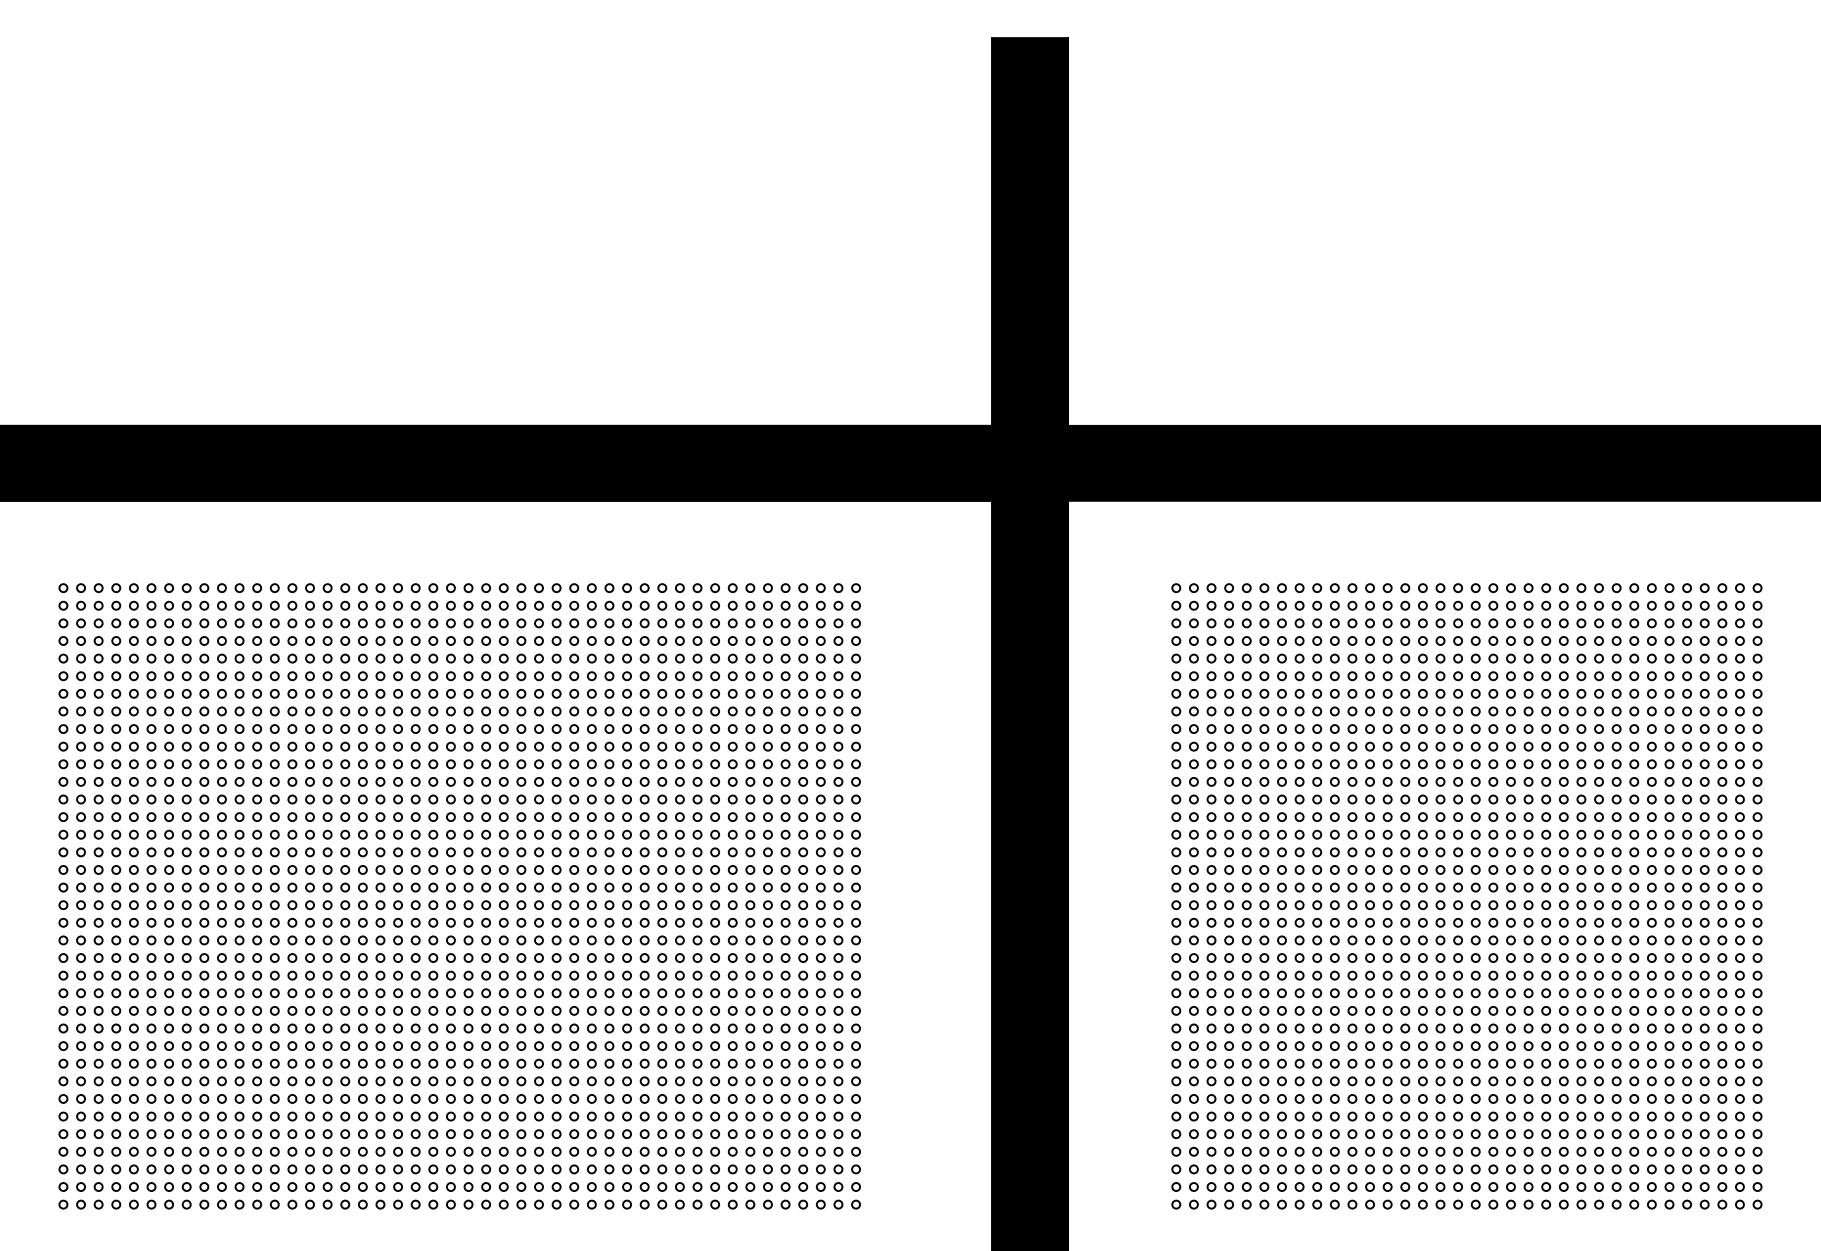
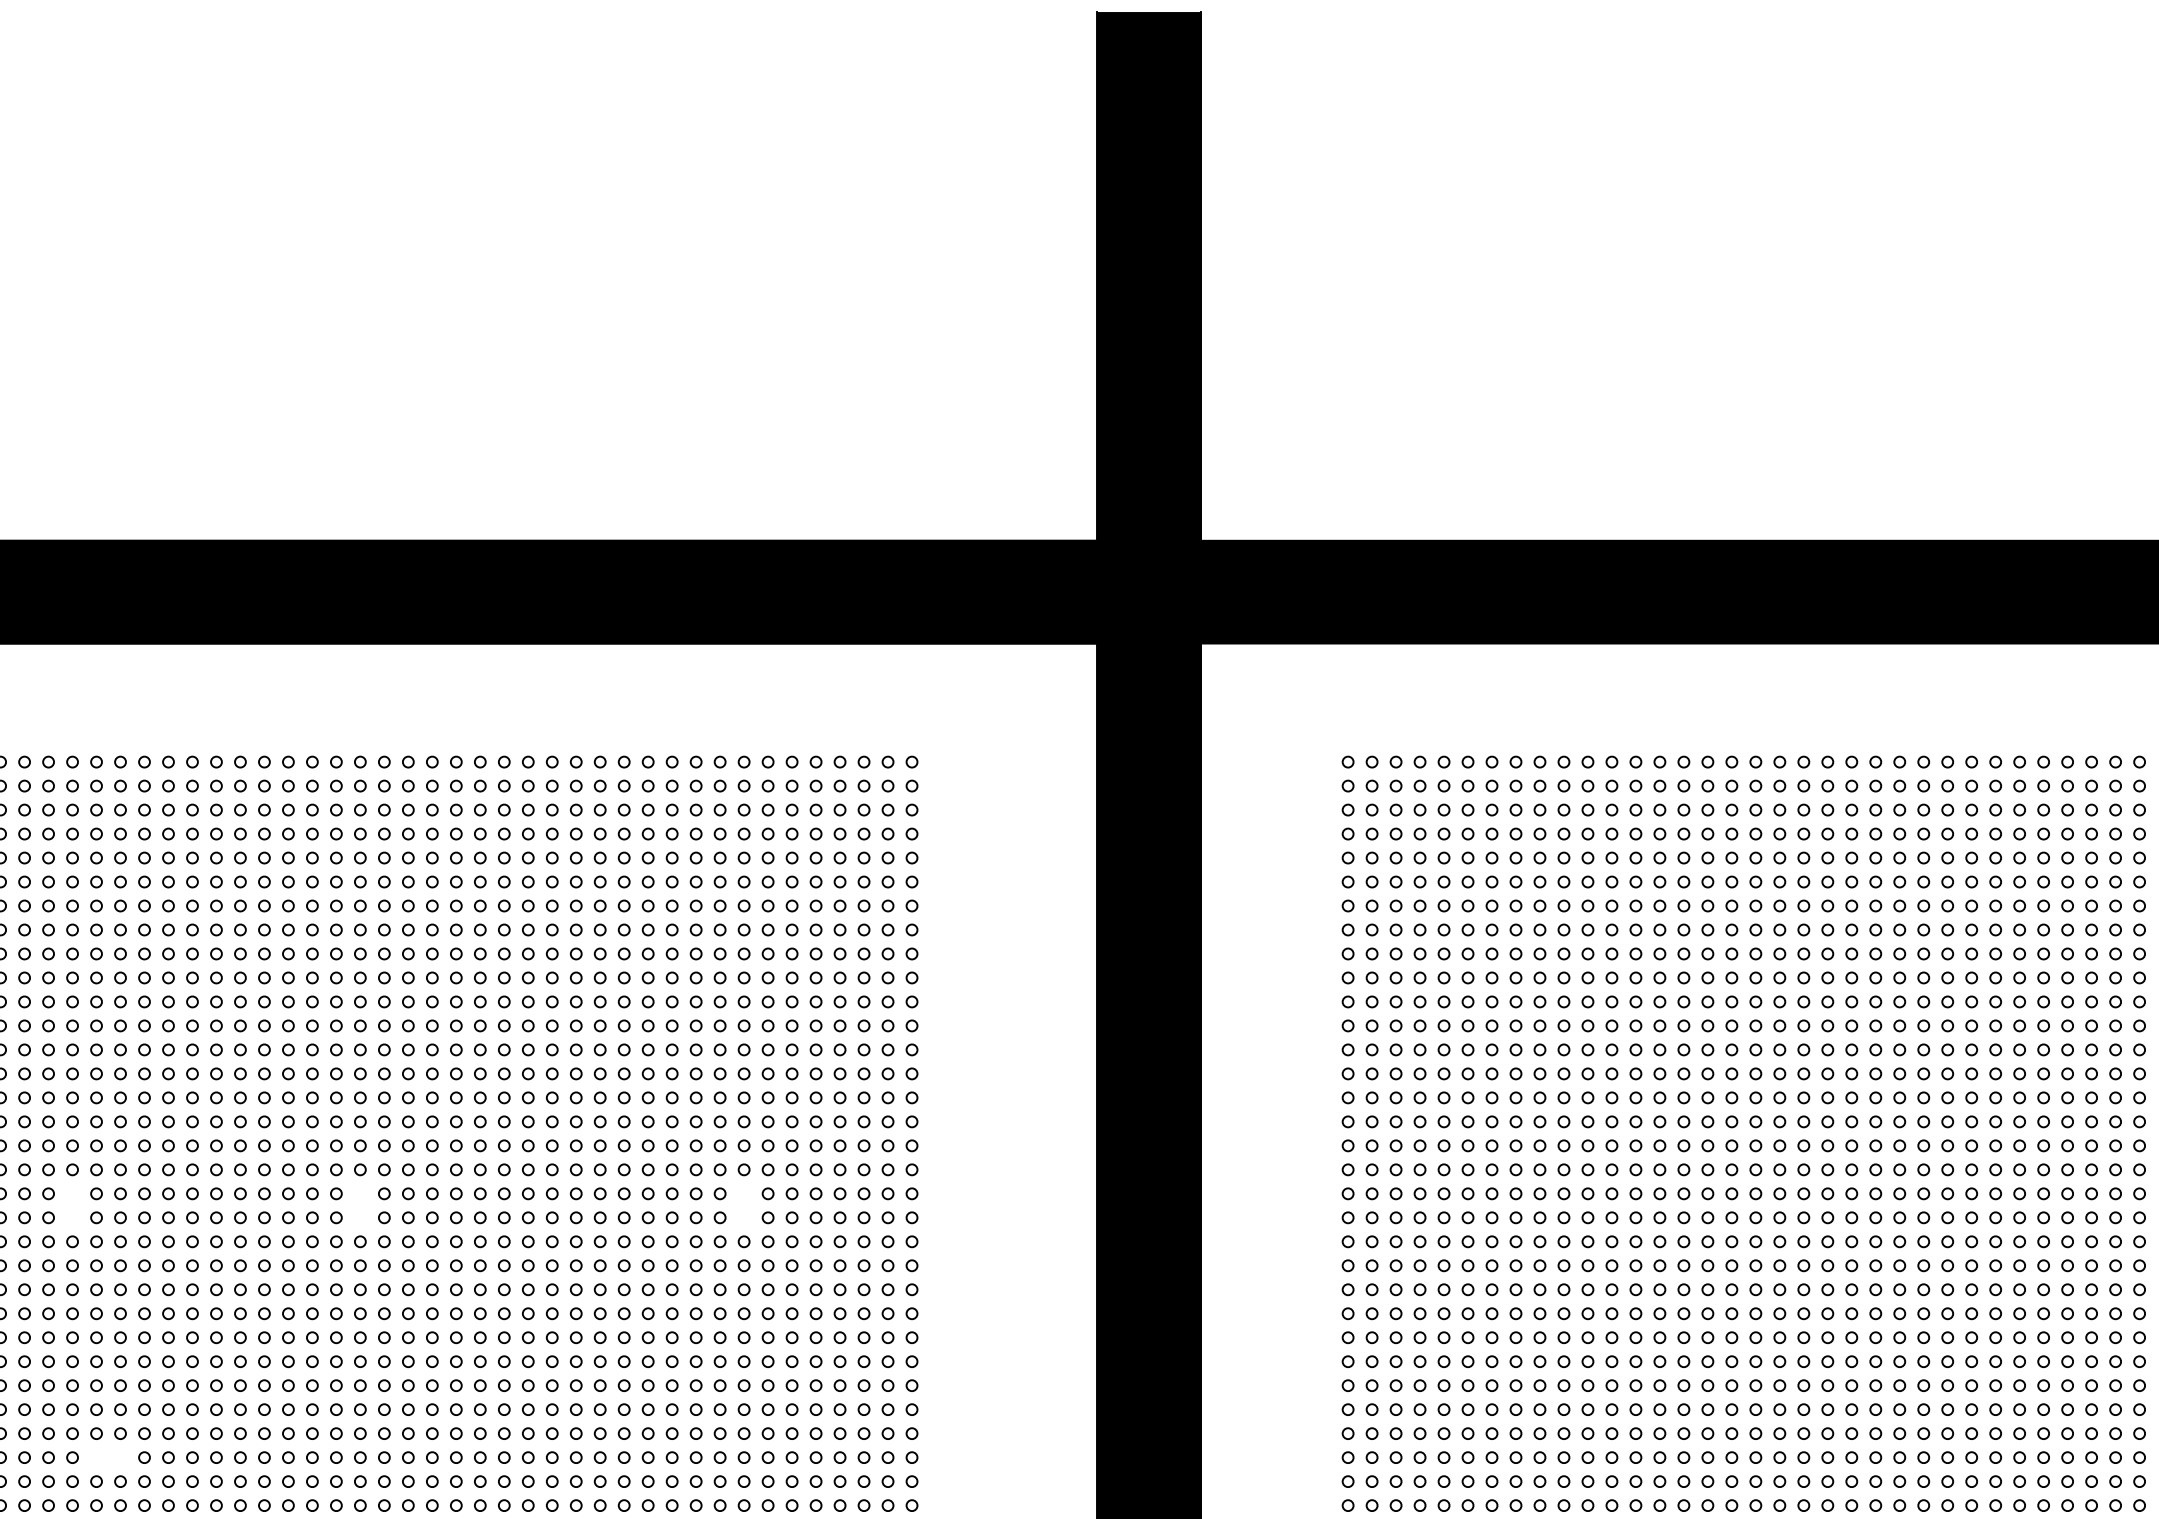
part: (239, 913) -> (72, 1205), removed
part: (450, 913) -> (359, 1205), removed
part: (732, 913) -> (743, 1205), removed
part: (265, 1098) -> (107, 1457), removed

